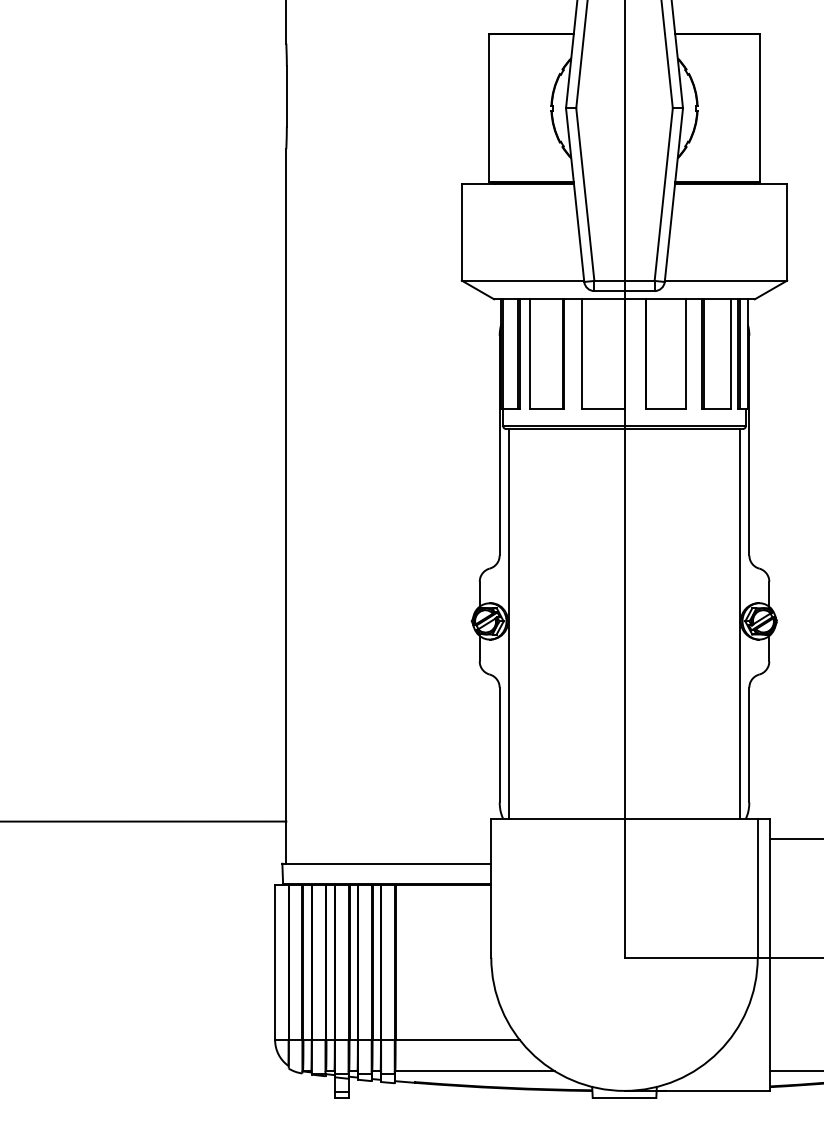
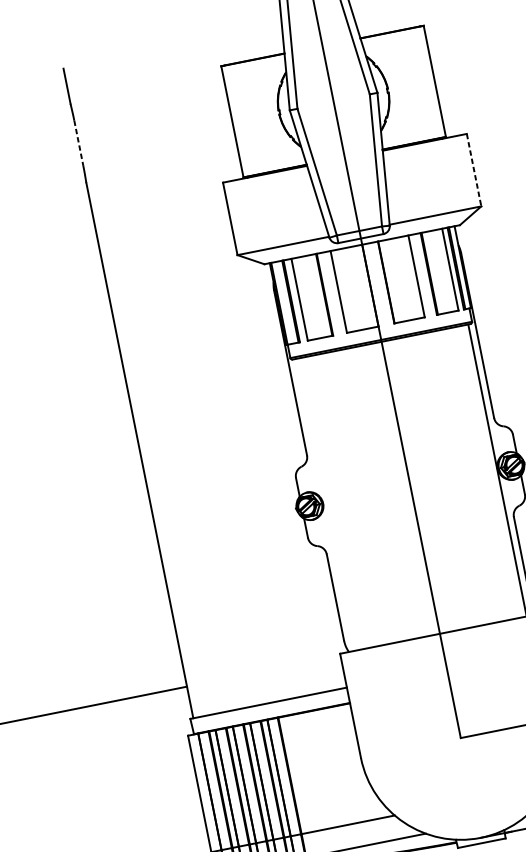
line: (286, 96) -> (78, 143), solid -> dashed
line: (787, 232) -> (474, 170), solid -> dashed
line: (508, 623) -> (323, 505), removed

